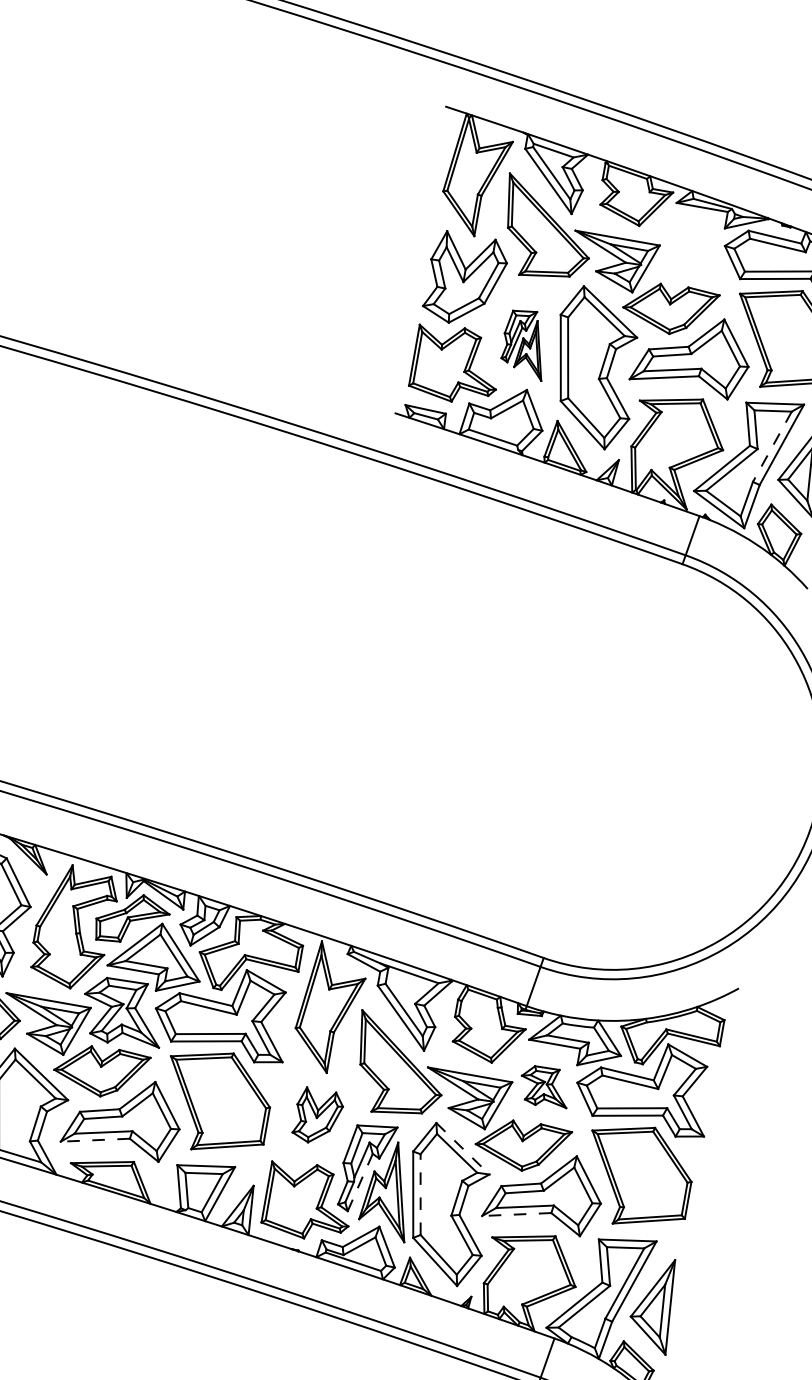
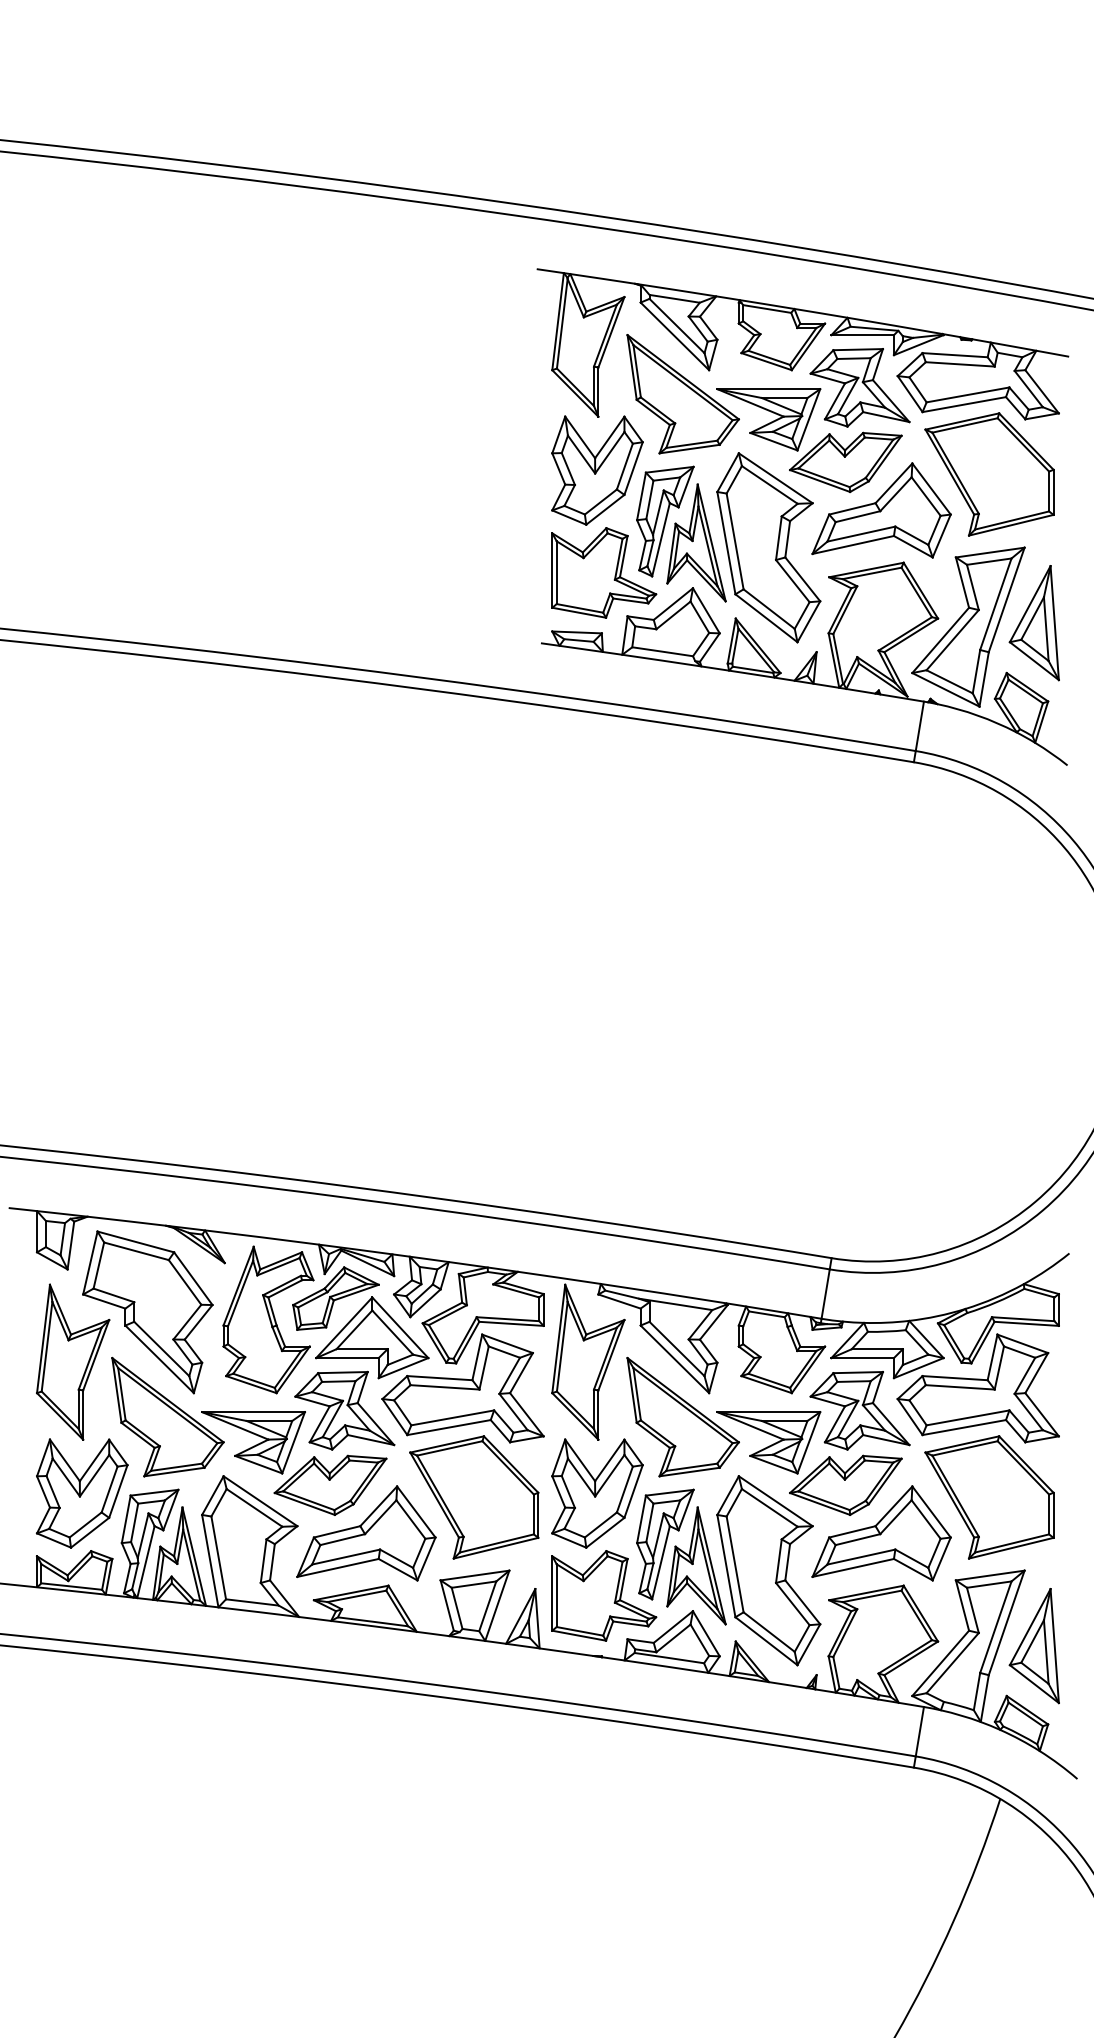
part: (692, 249) -> (859, 387), added
part: (525, 343) -> (681, 533), size x1.67
line: (772, 446) -> (995, 604), dashed -> solid
part: (544, 1086) -> (859, 1410), size x1.67
part: (318, 1116) -> (597, 1493), size x1.67
line: (95, 1139) -> (338, 1567), dashed -> solid
line: (462, 1148) -> (775, 1501), dashed -> solid
line: (360, 1182) -> (661, 1562), dashed -> solid
line: (420, 1194) -> (735, 1564), dashed -> solid
line: (517, 1214) -> (853, 1567), dashed -> solid

